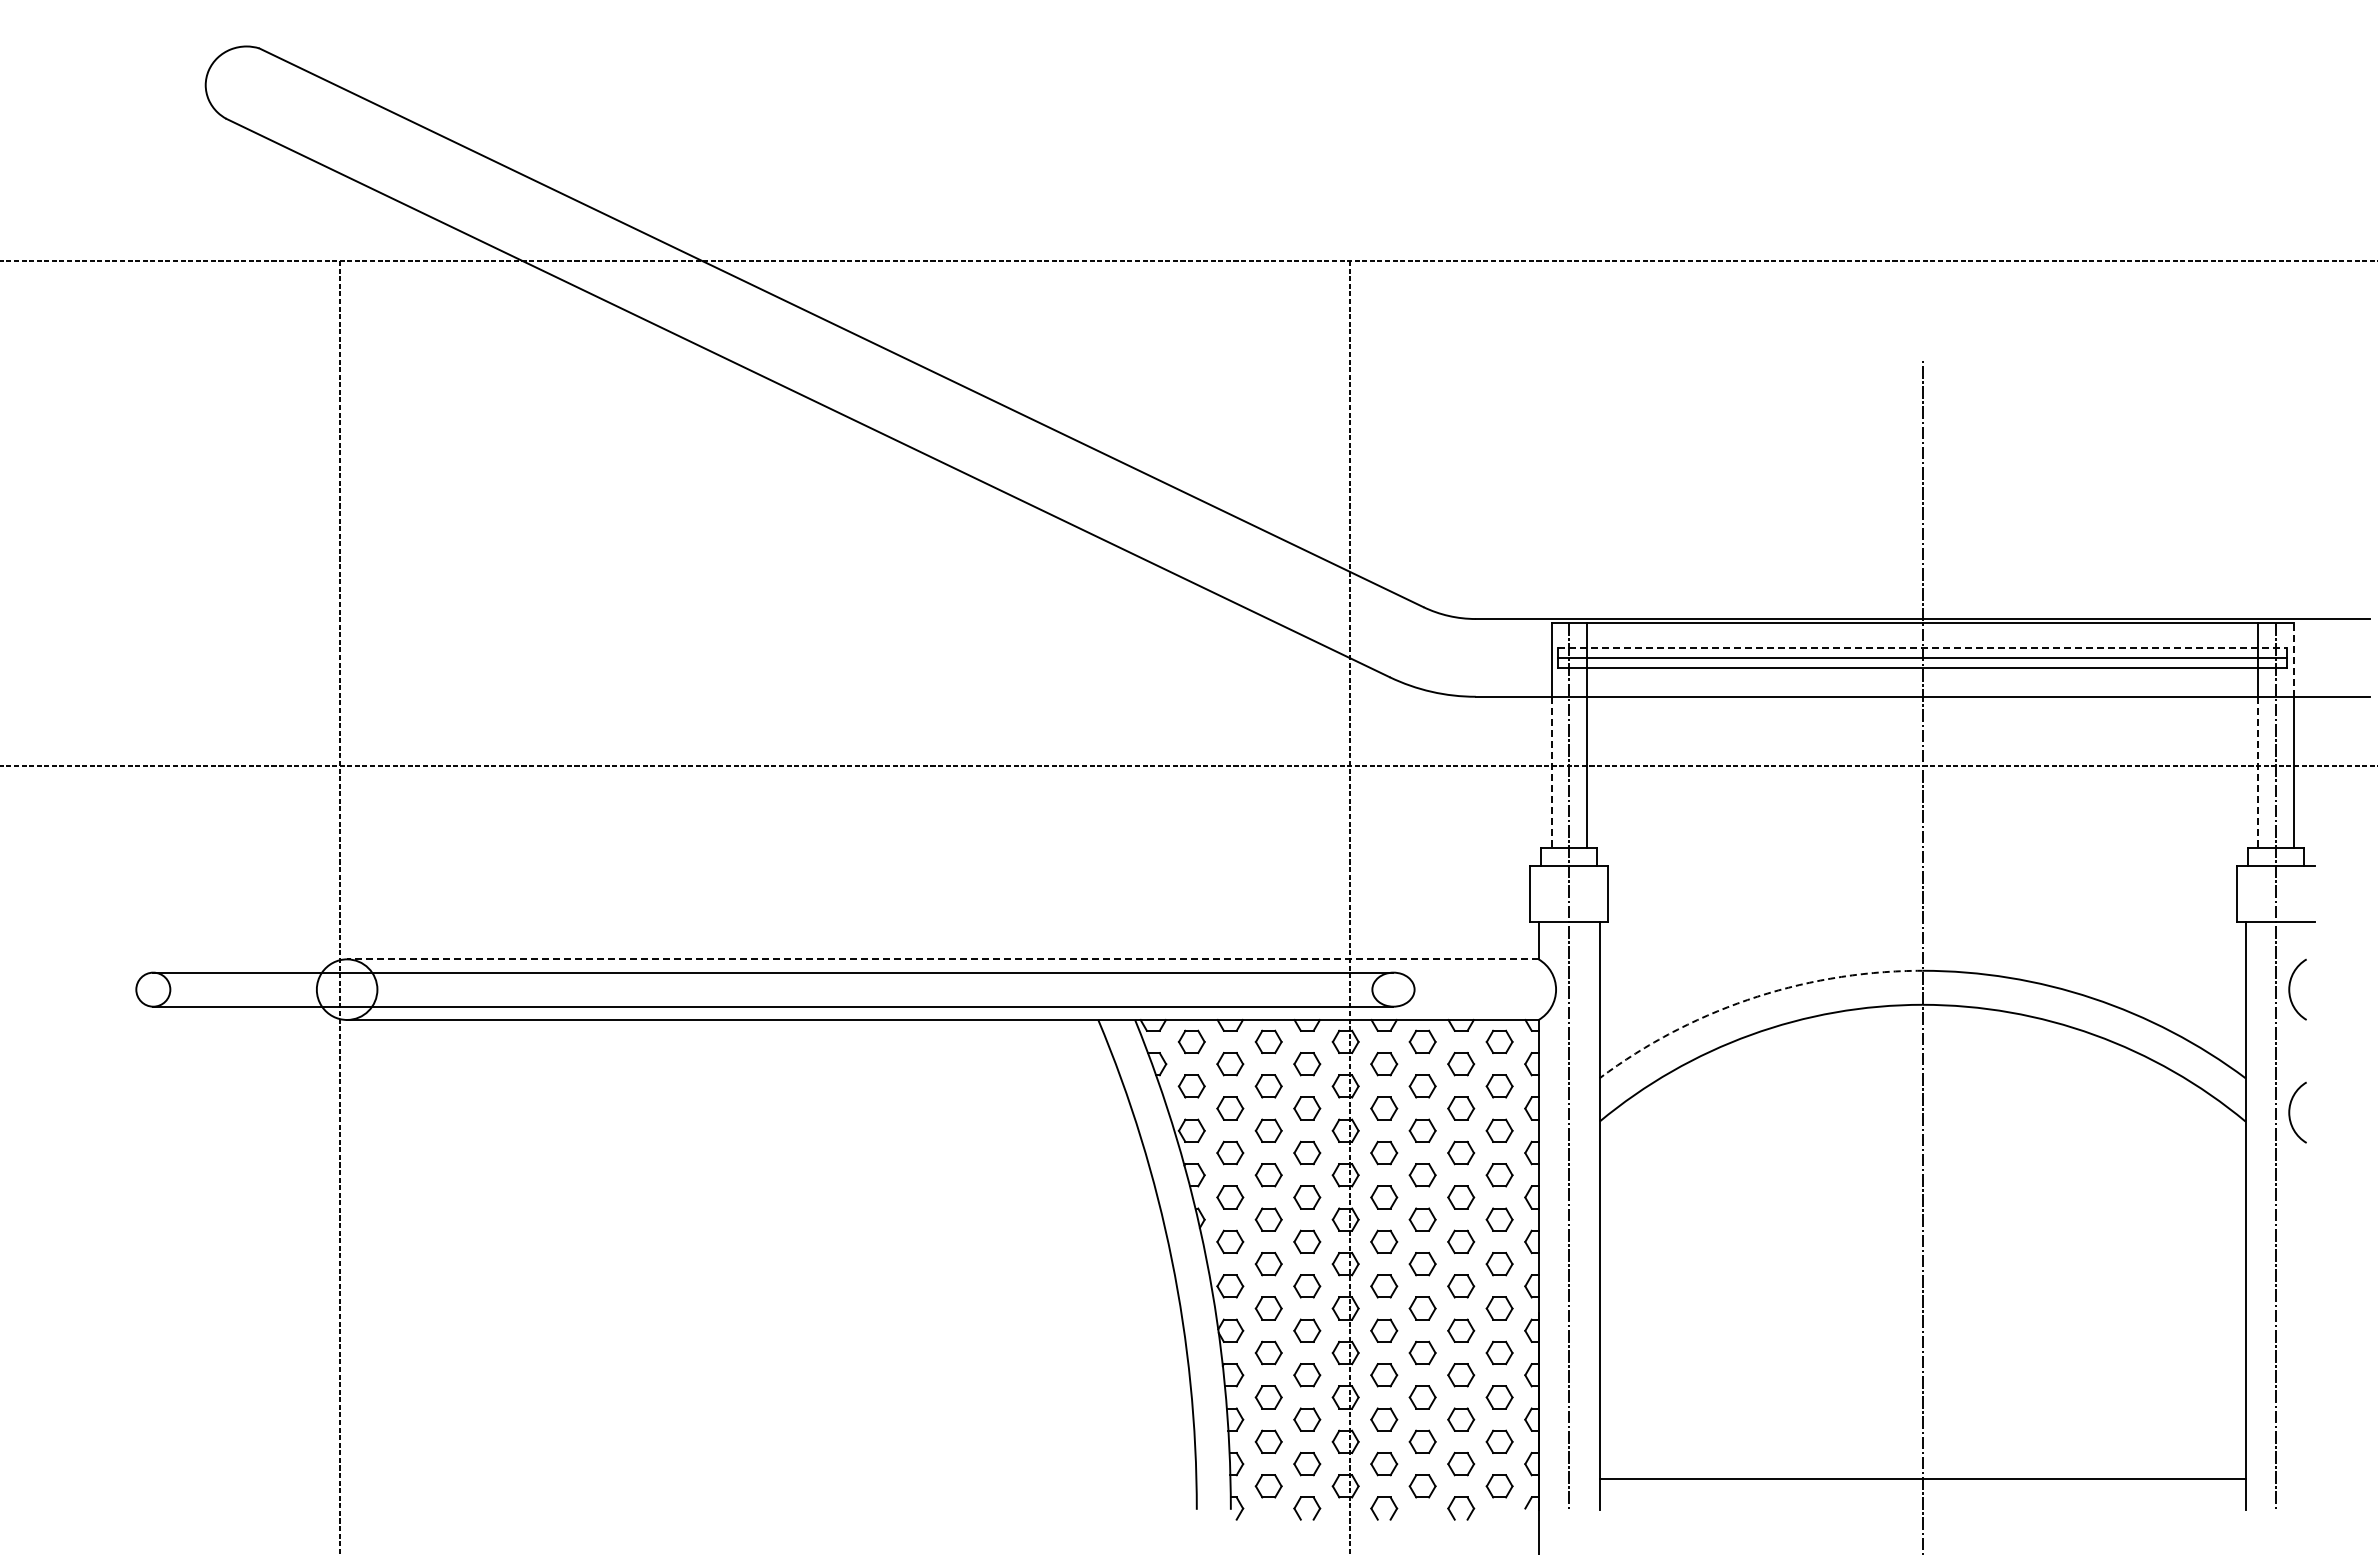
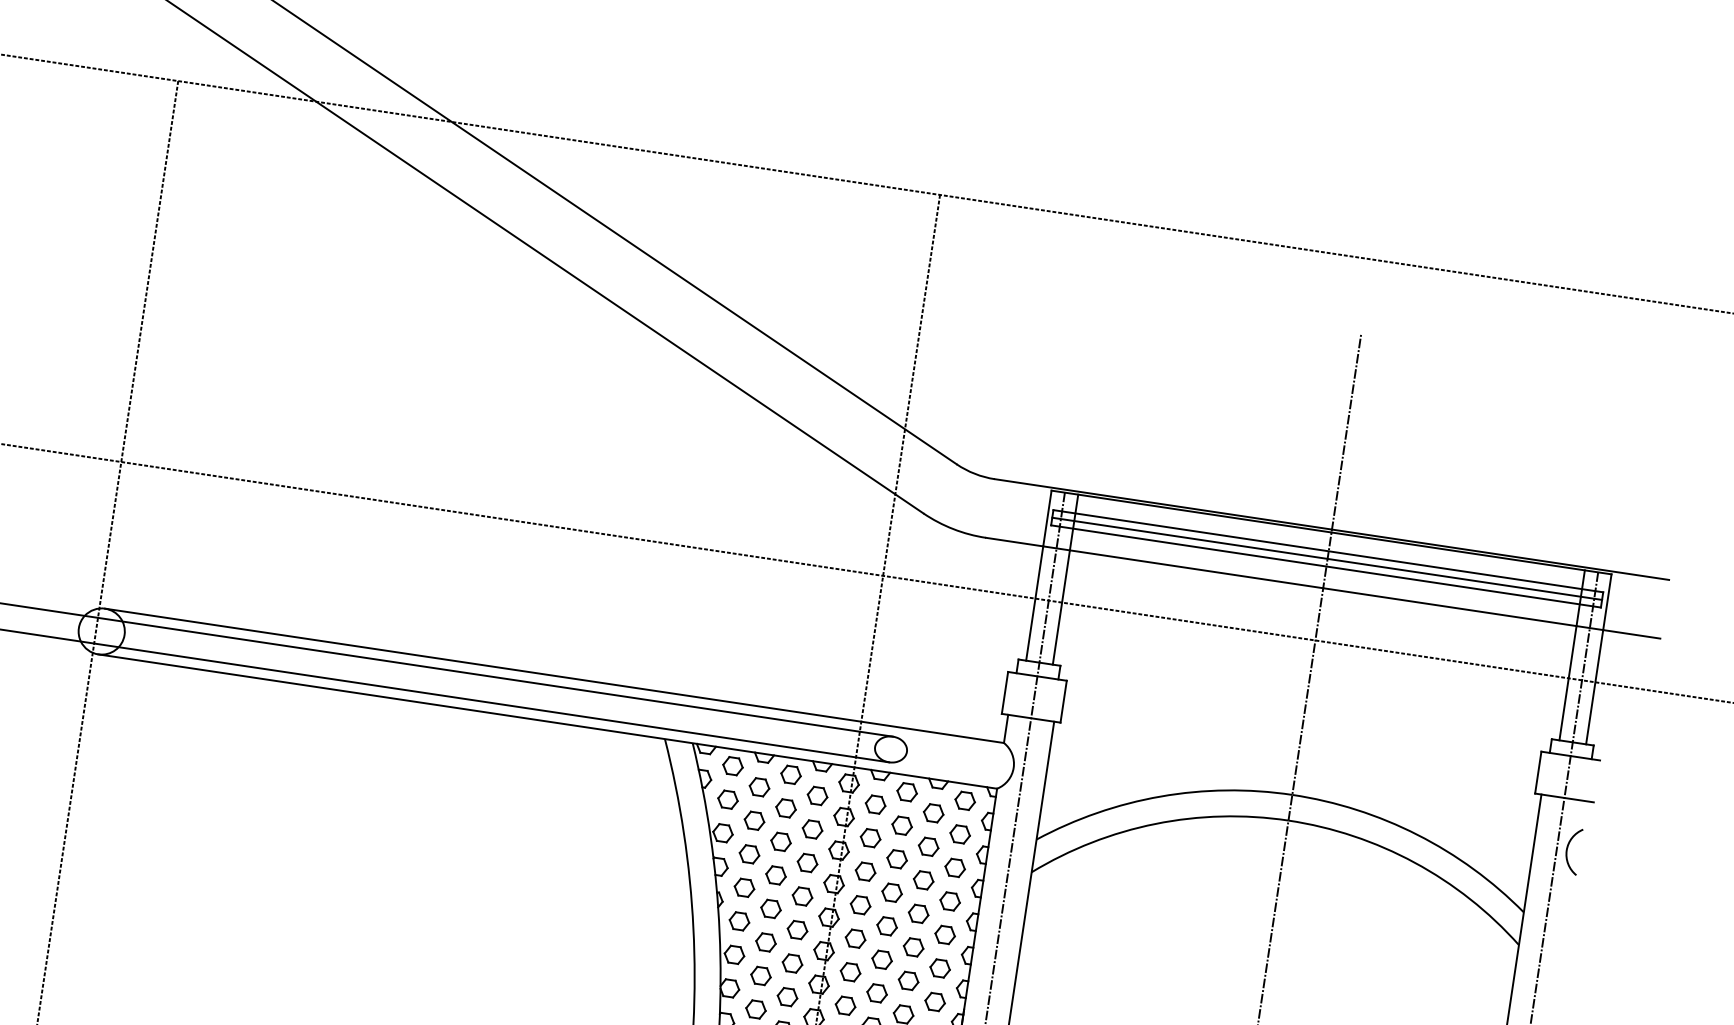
line: (1922, 647) -> (1328, 551), dashed -> solid
line: (2293, 659) -> (1607, 601), dashed -> solid
line: (1551, 772) -> (1034, 603), dashed -> solid
line: (2258, 772) -> (1568, 683), dashed -> solid
line: (942, 959) -> (554, 675), dashed -> solid
arc: (1752, 998) -> (1160, 796), dashed -> solid
arc: (2290, 1112) -> (1553, 943), removed

